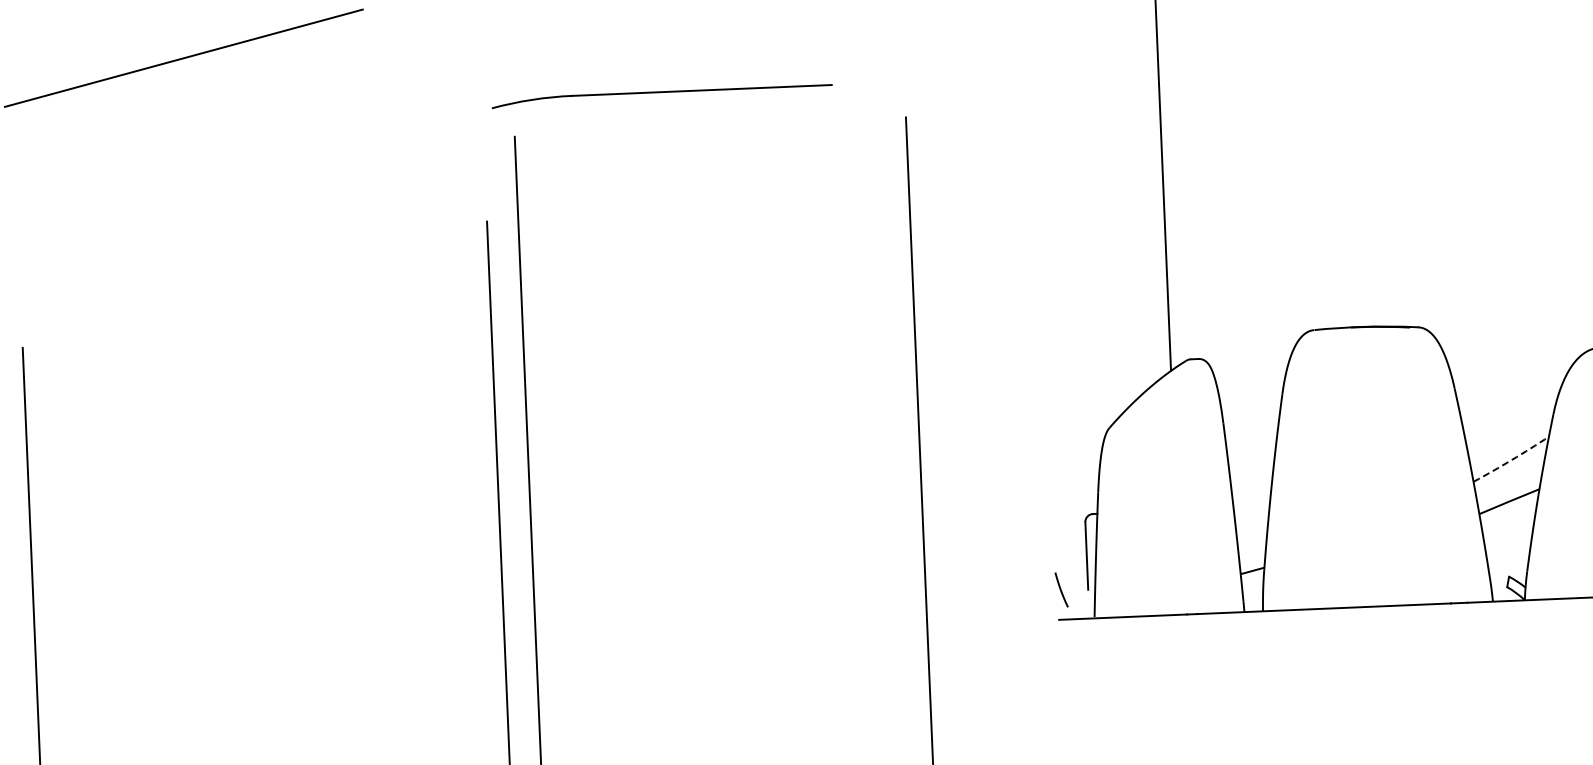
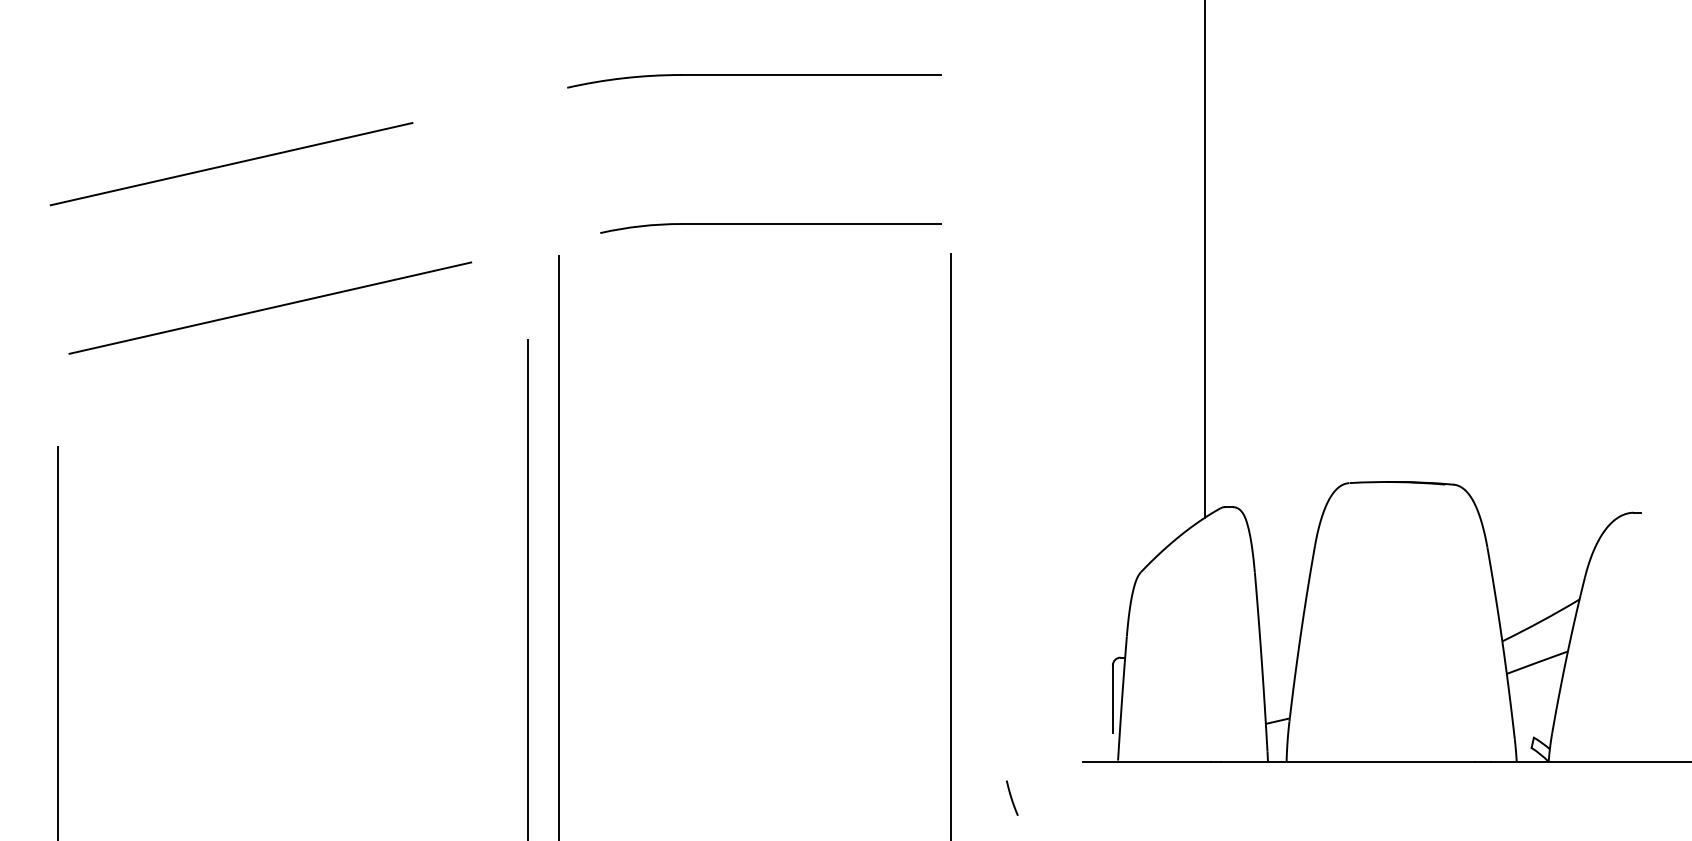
part: (661, 96) -> (770, 228), moved
line: (228, 199) -> (270, 307), added
arc: (1511, 460) -> (1541, 621), dashed -> solid
line: (1061, 589) -> (1012, 797), moved

